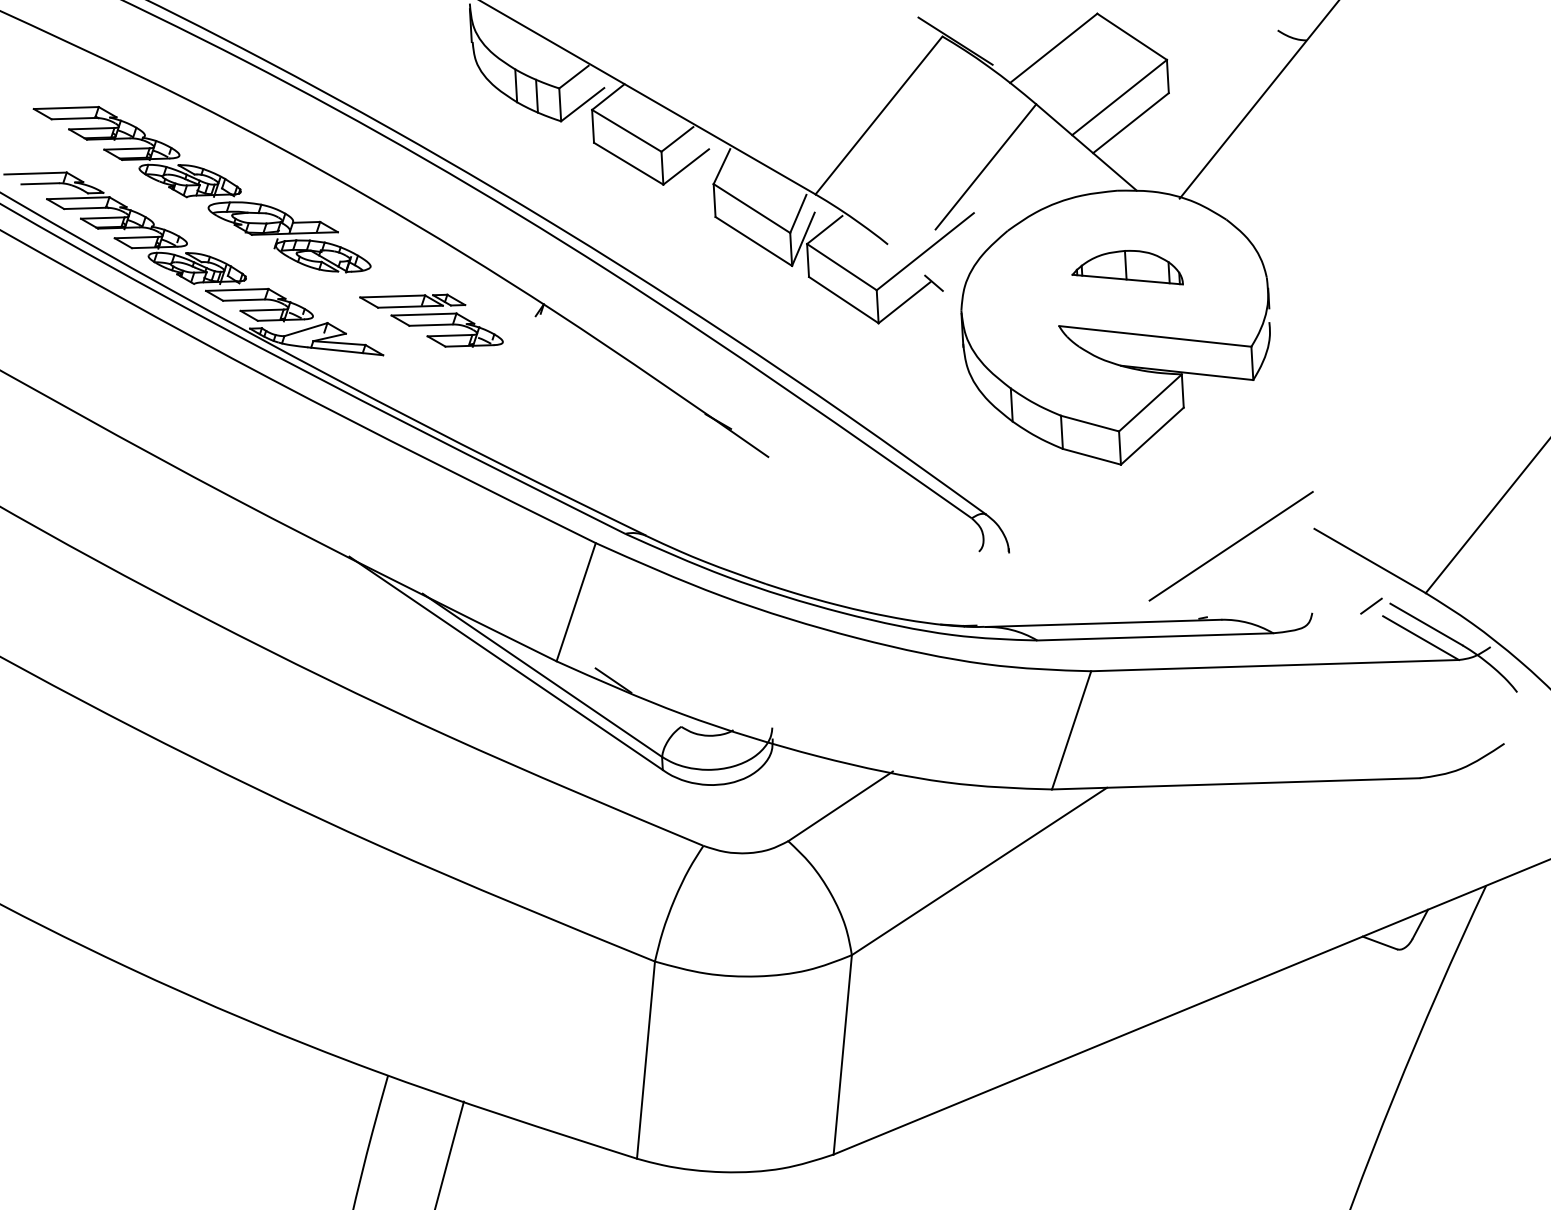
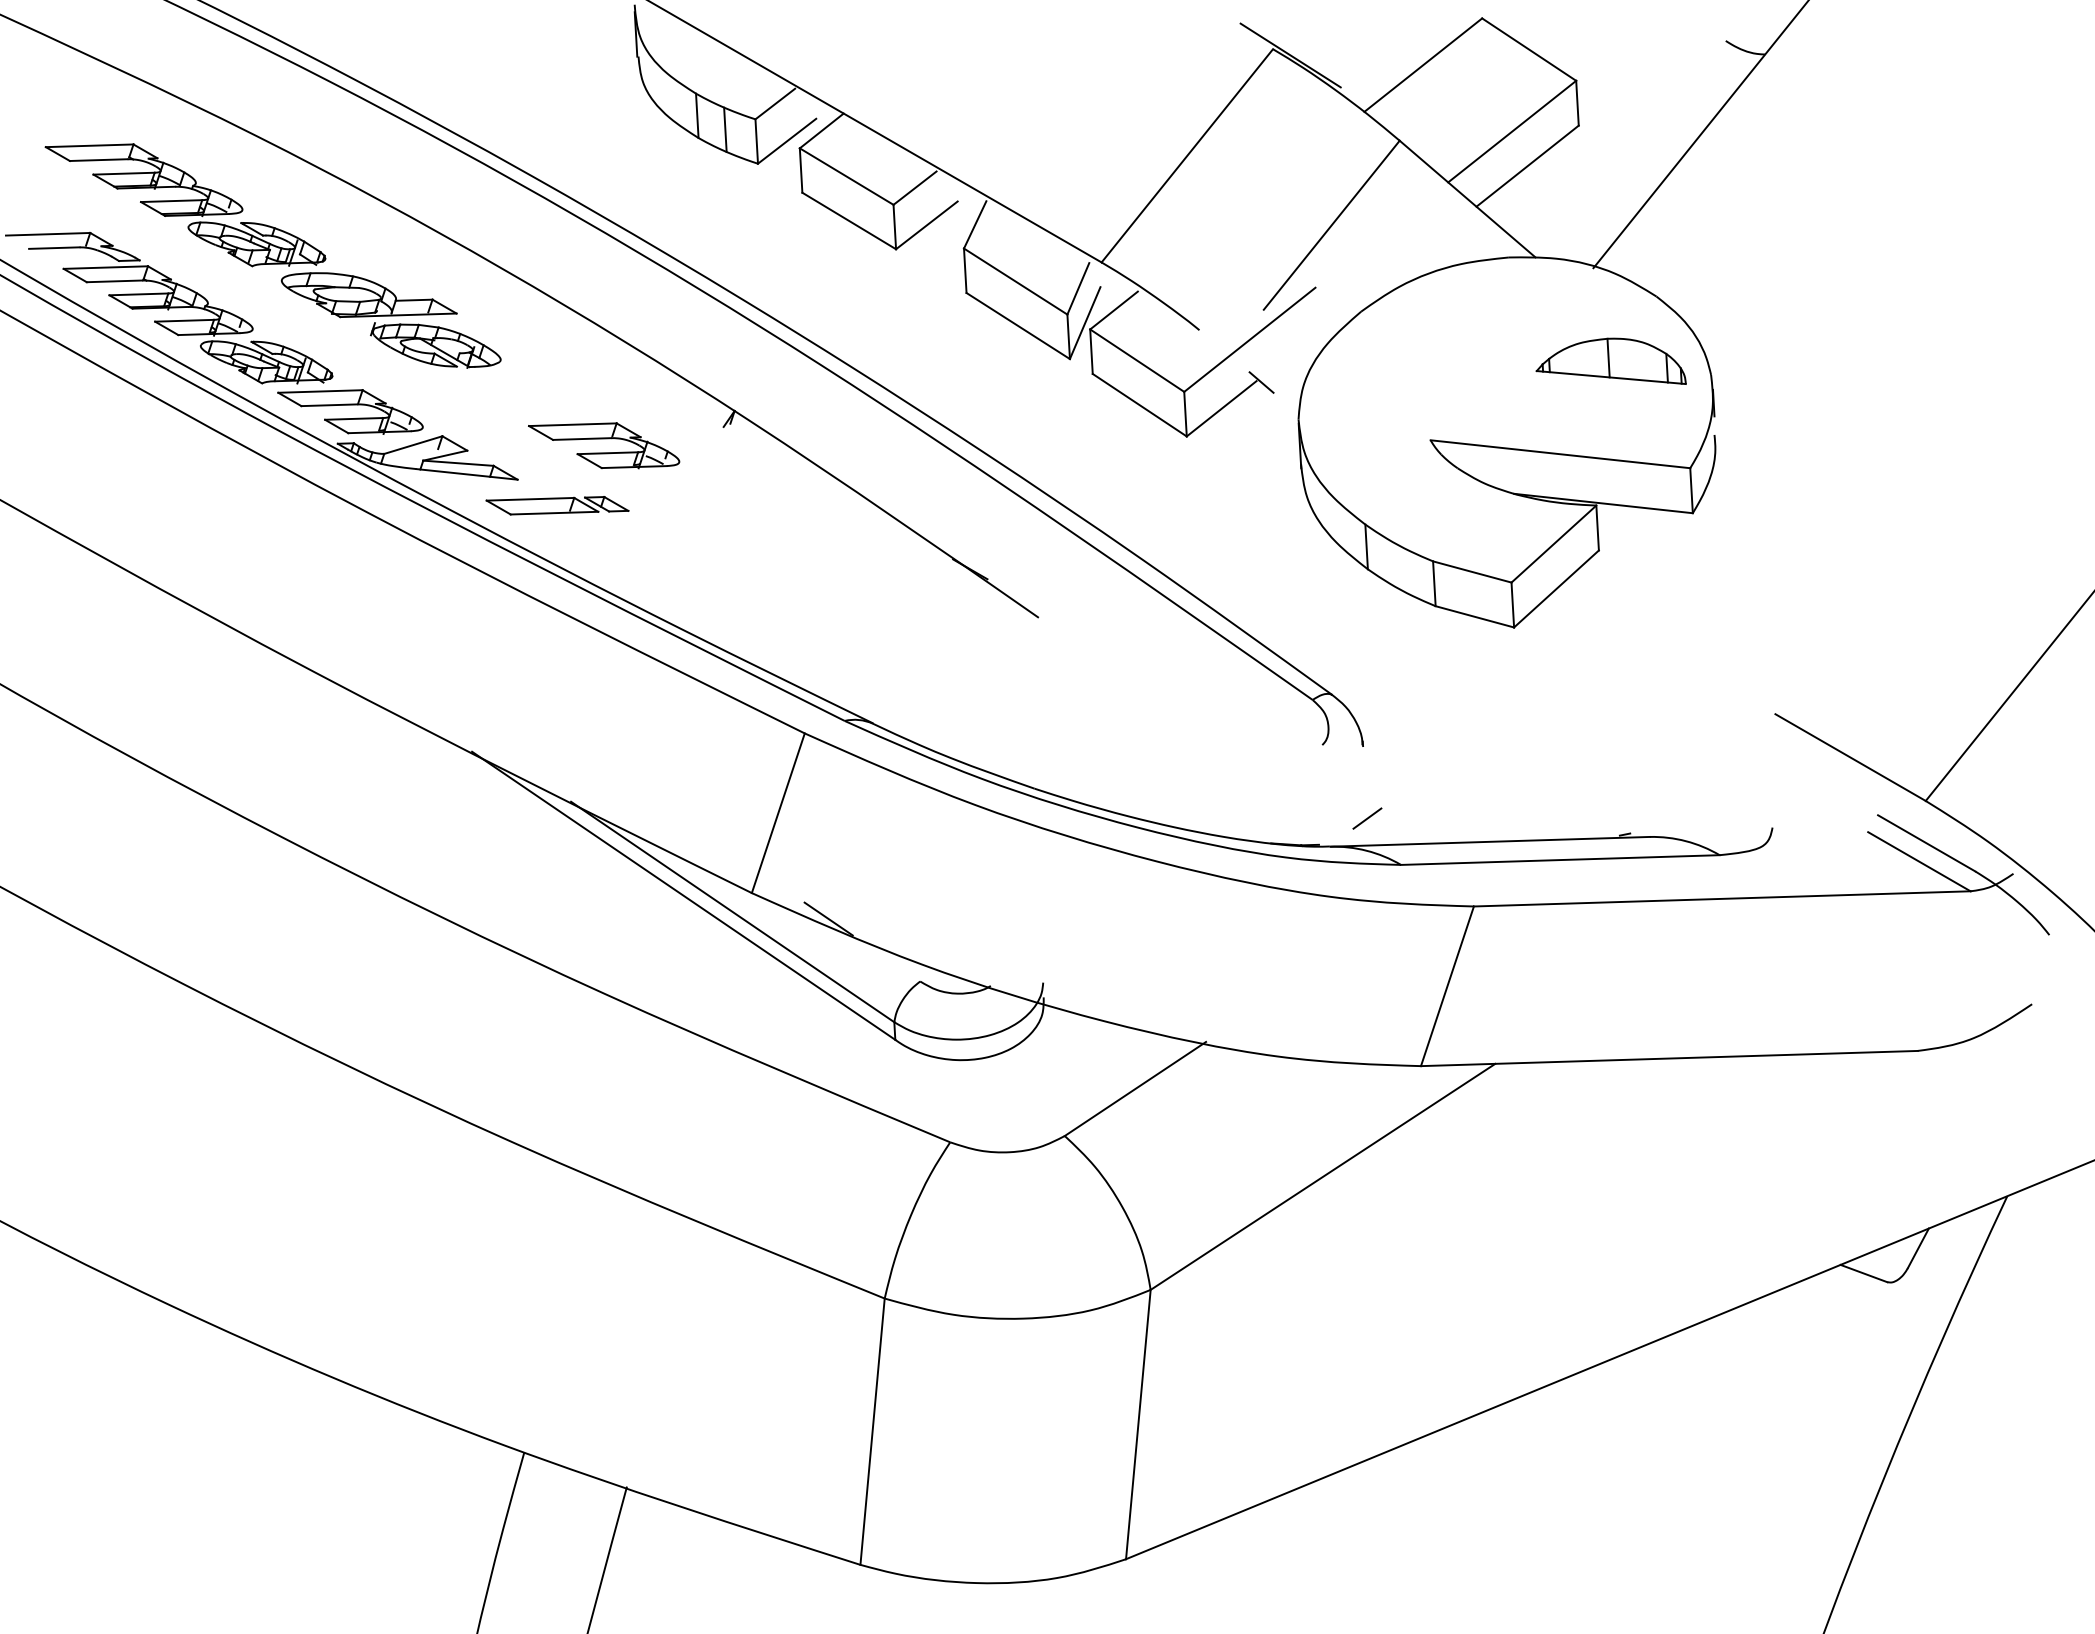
part: (1127, 267) -> (1610, 360), moved
part: (412, 301) -> (557, 505), moved
line: (1230, 546) -> (1662, 737), removed
line: (1371, 606) -> (1367, 818), moved

